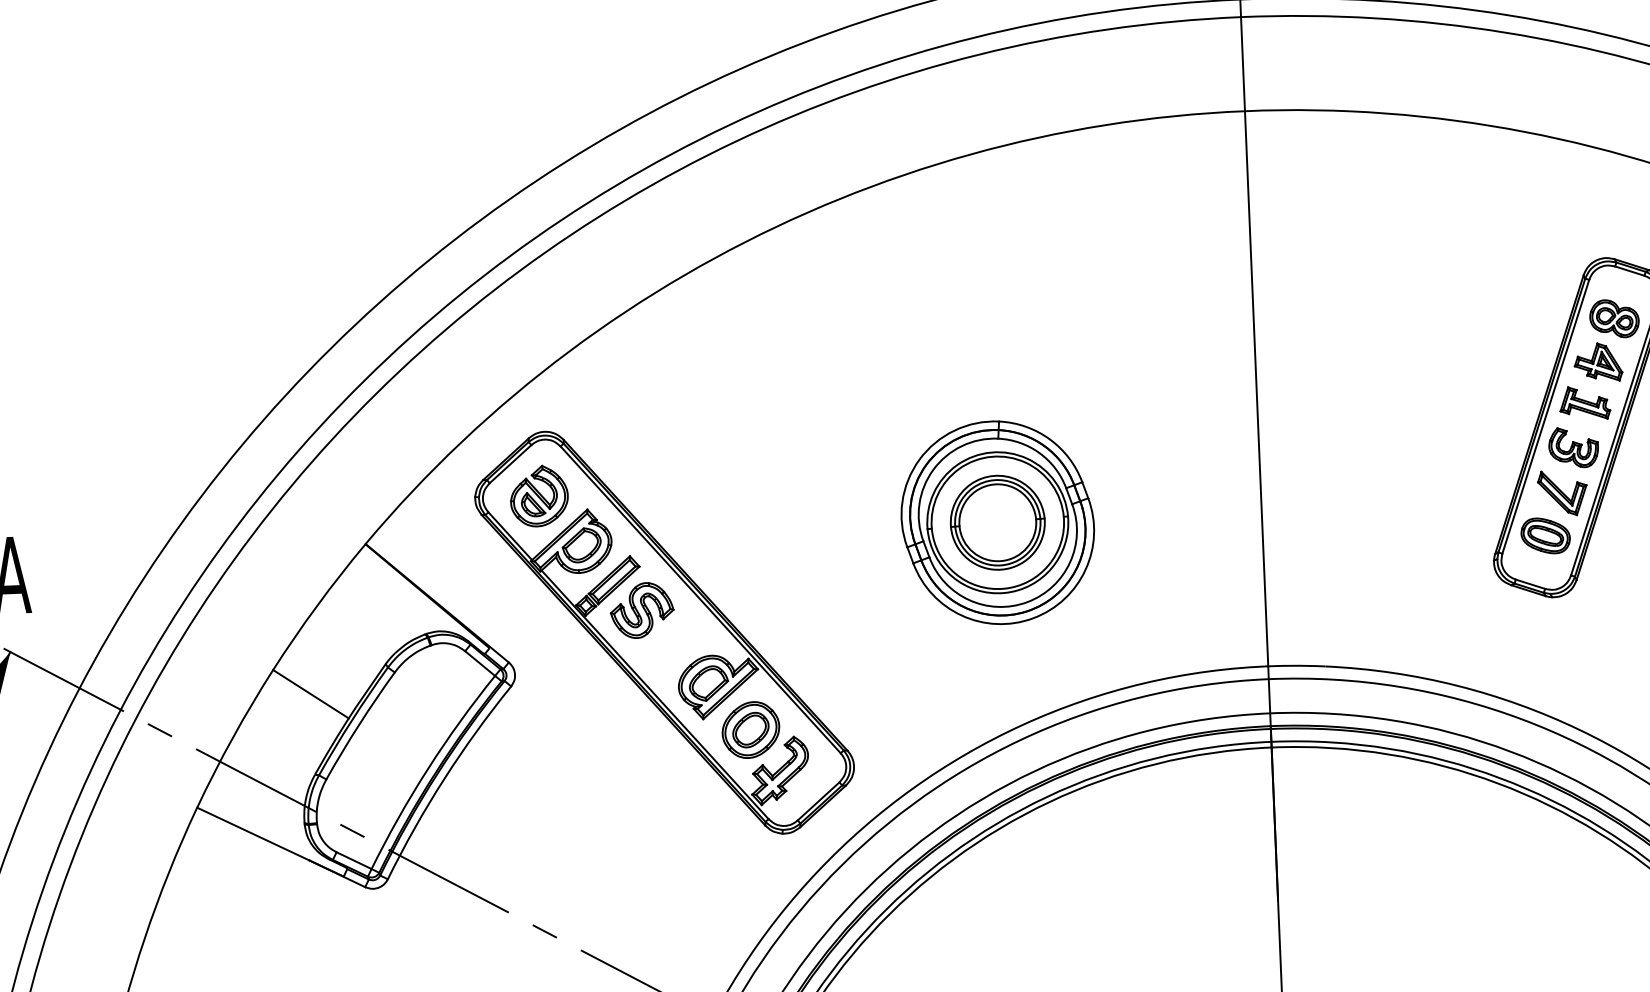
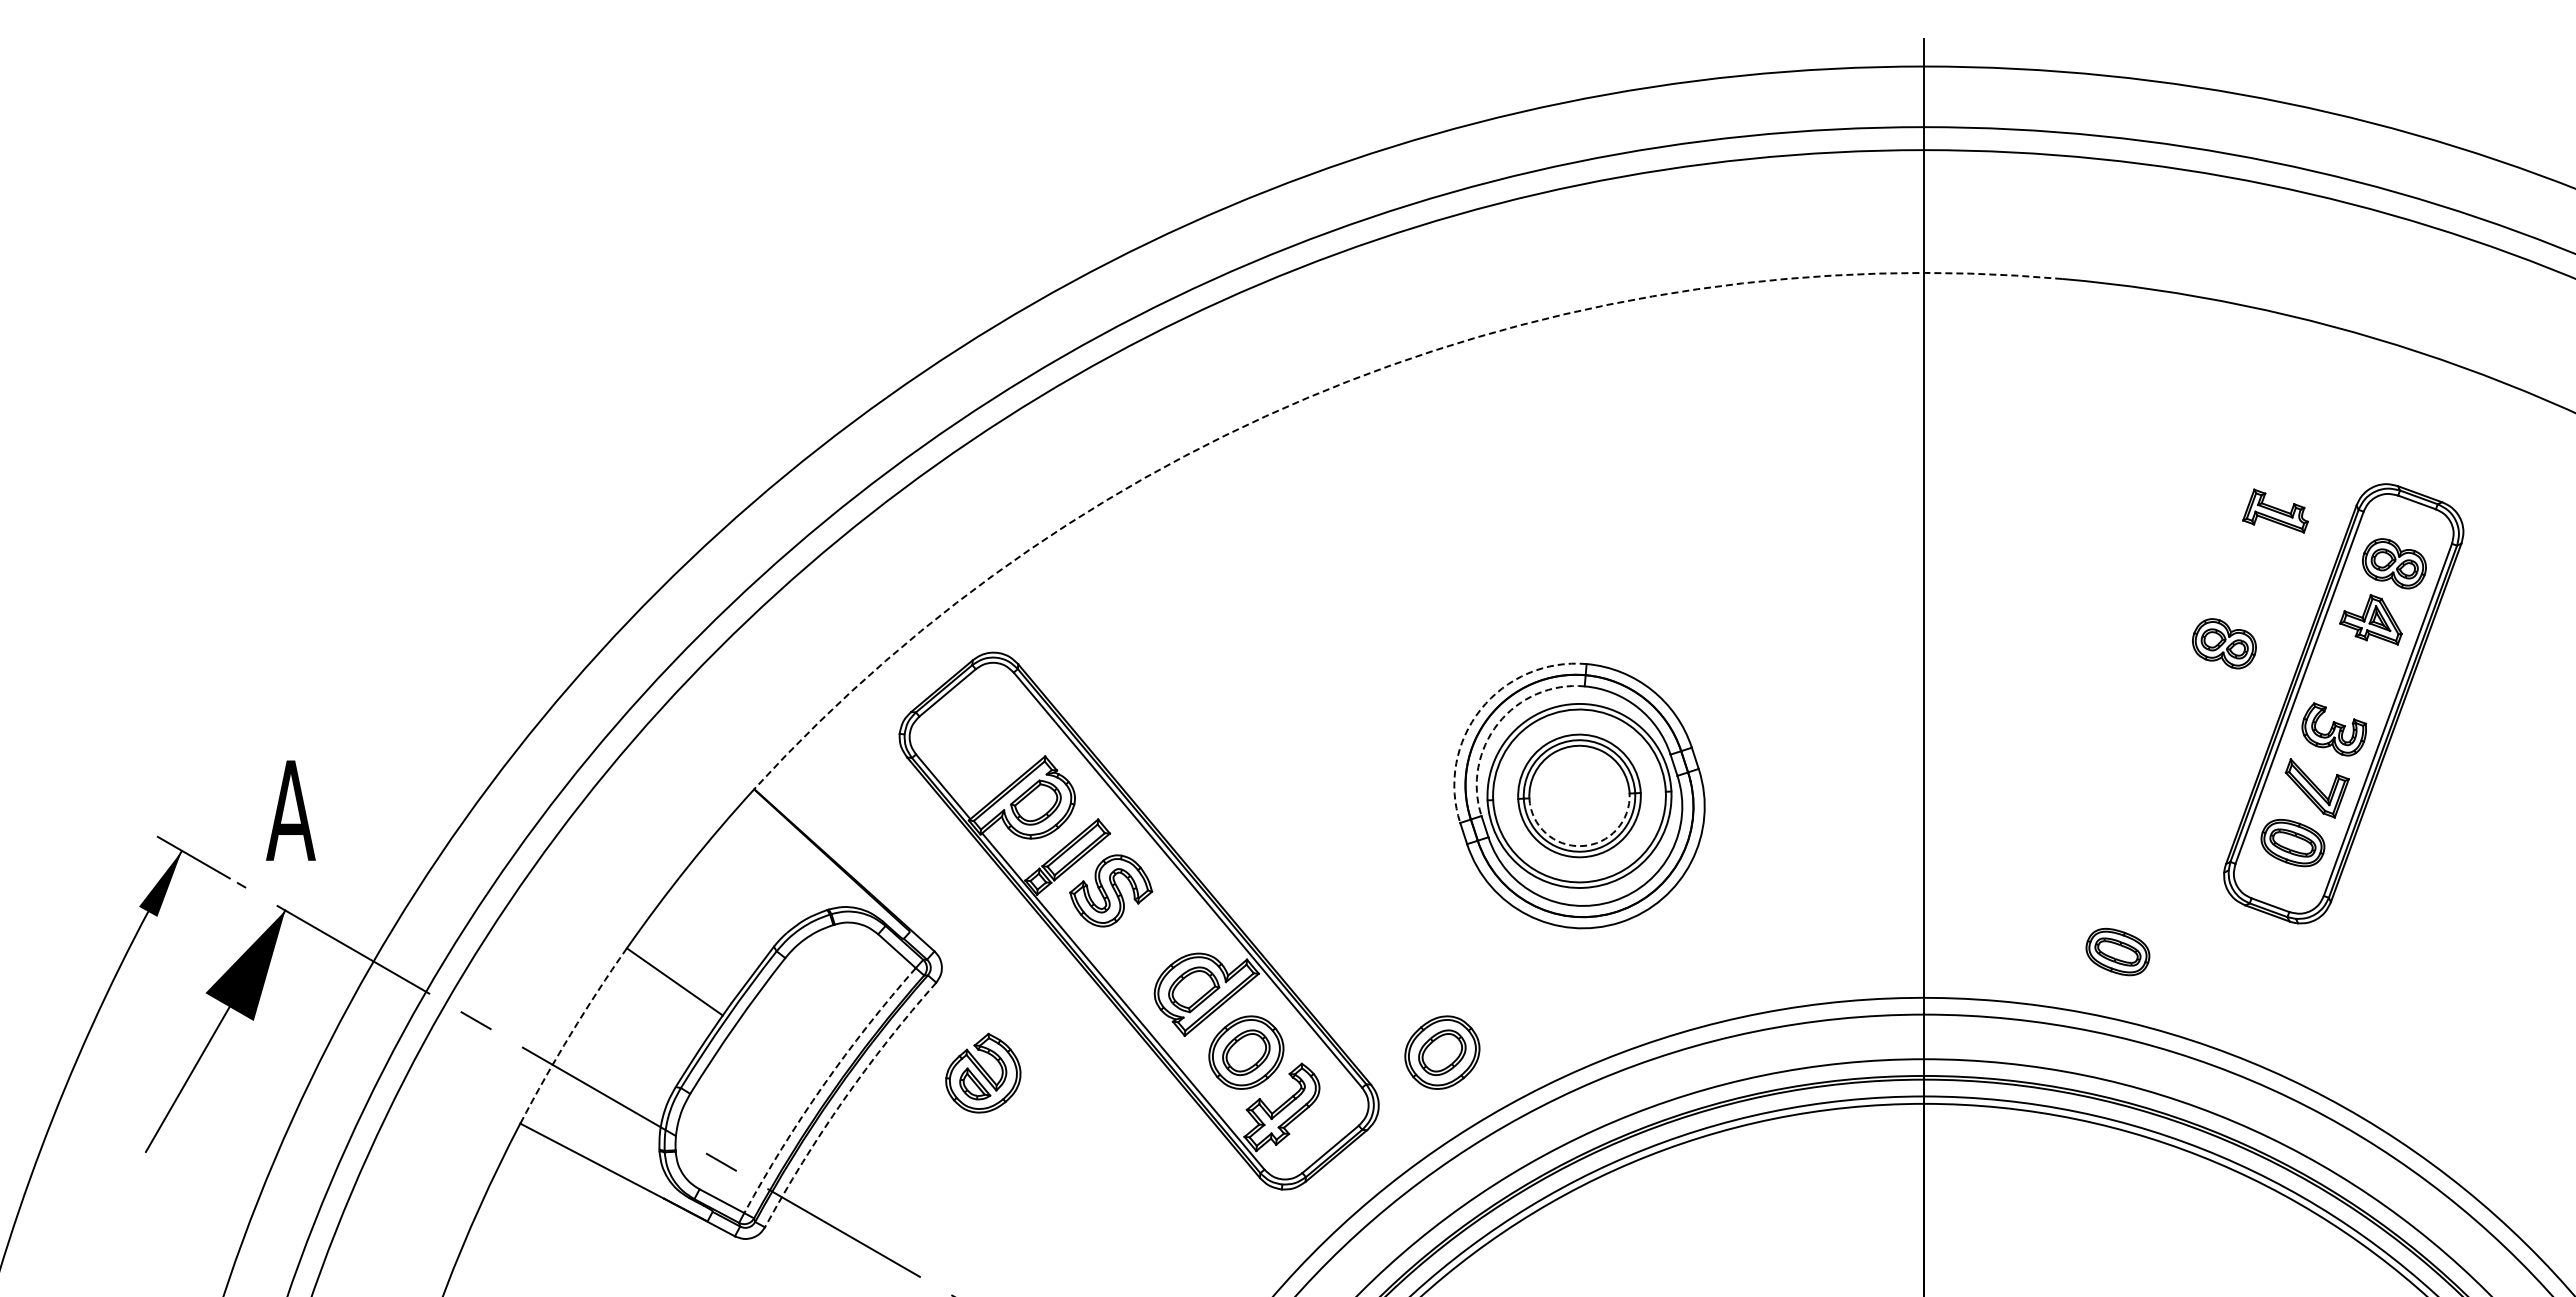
arc: (807, 212) -> (1348, 381), solid -> dashed
part: (1486, 385) -> (2224, 643), added
part: (1585, 402) -> (2275, 510), moved
arc: (919, 459) -> (1480, 709), solid -> dashed
arc: (933, 469) -> (1498, 723), solid -> dashed
part: (539, 495) -> (983, 1072), moved
arc: (1000, 561) -> (1581, 846), solid -> dashed
part: (1414, 625) -> (2117, 952), added
part: (901, 723) -> (1442, 1052), added
arc: (232, 737) -> (570, 1034), solid -> dashed
arc: (428, 768) -> (823, 1085), solid -> dashed
arc: (443, 779) -> (843, 1100), solid -> dashed

